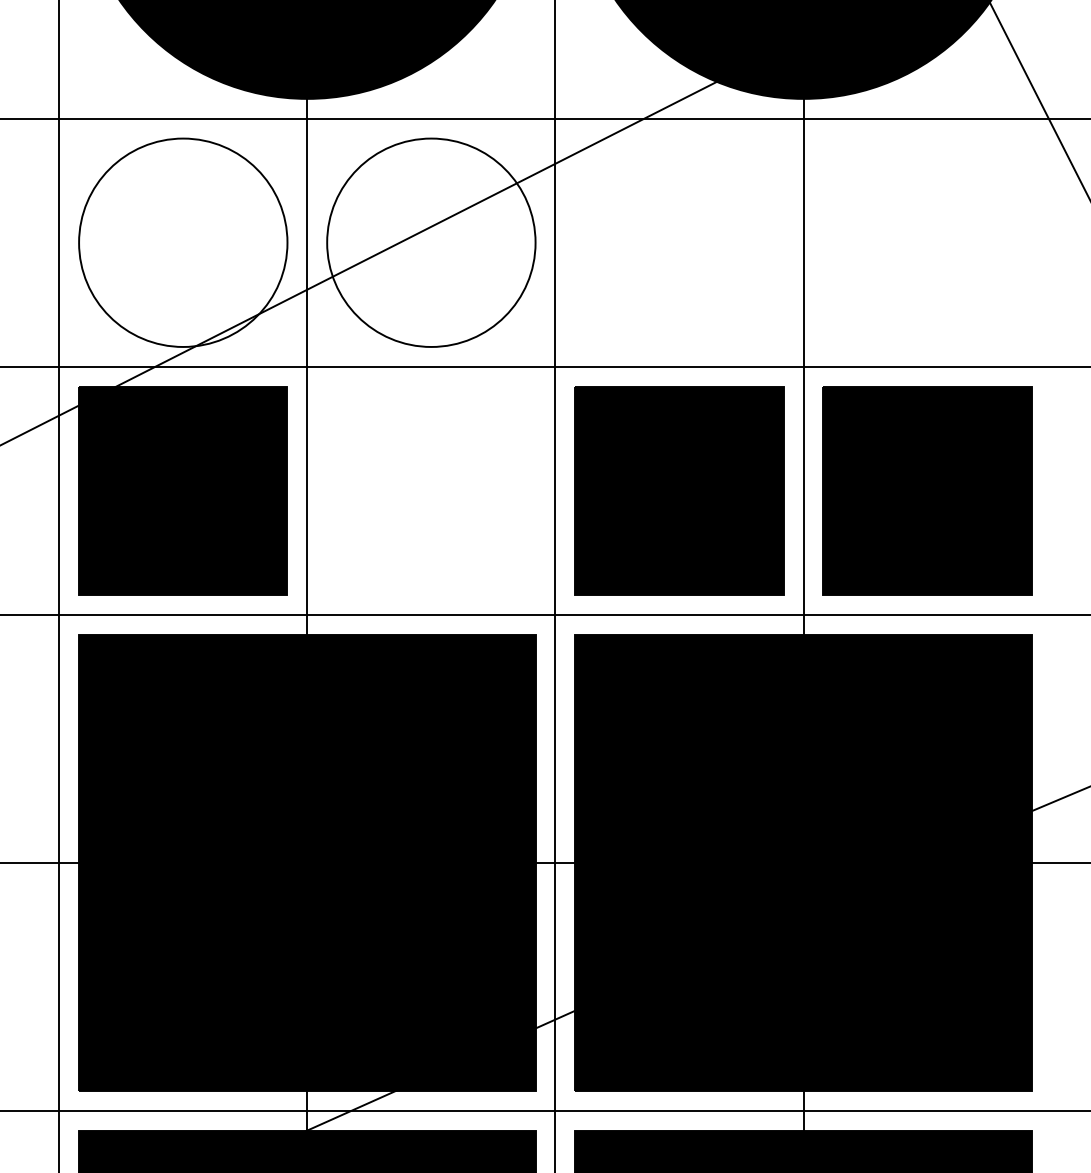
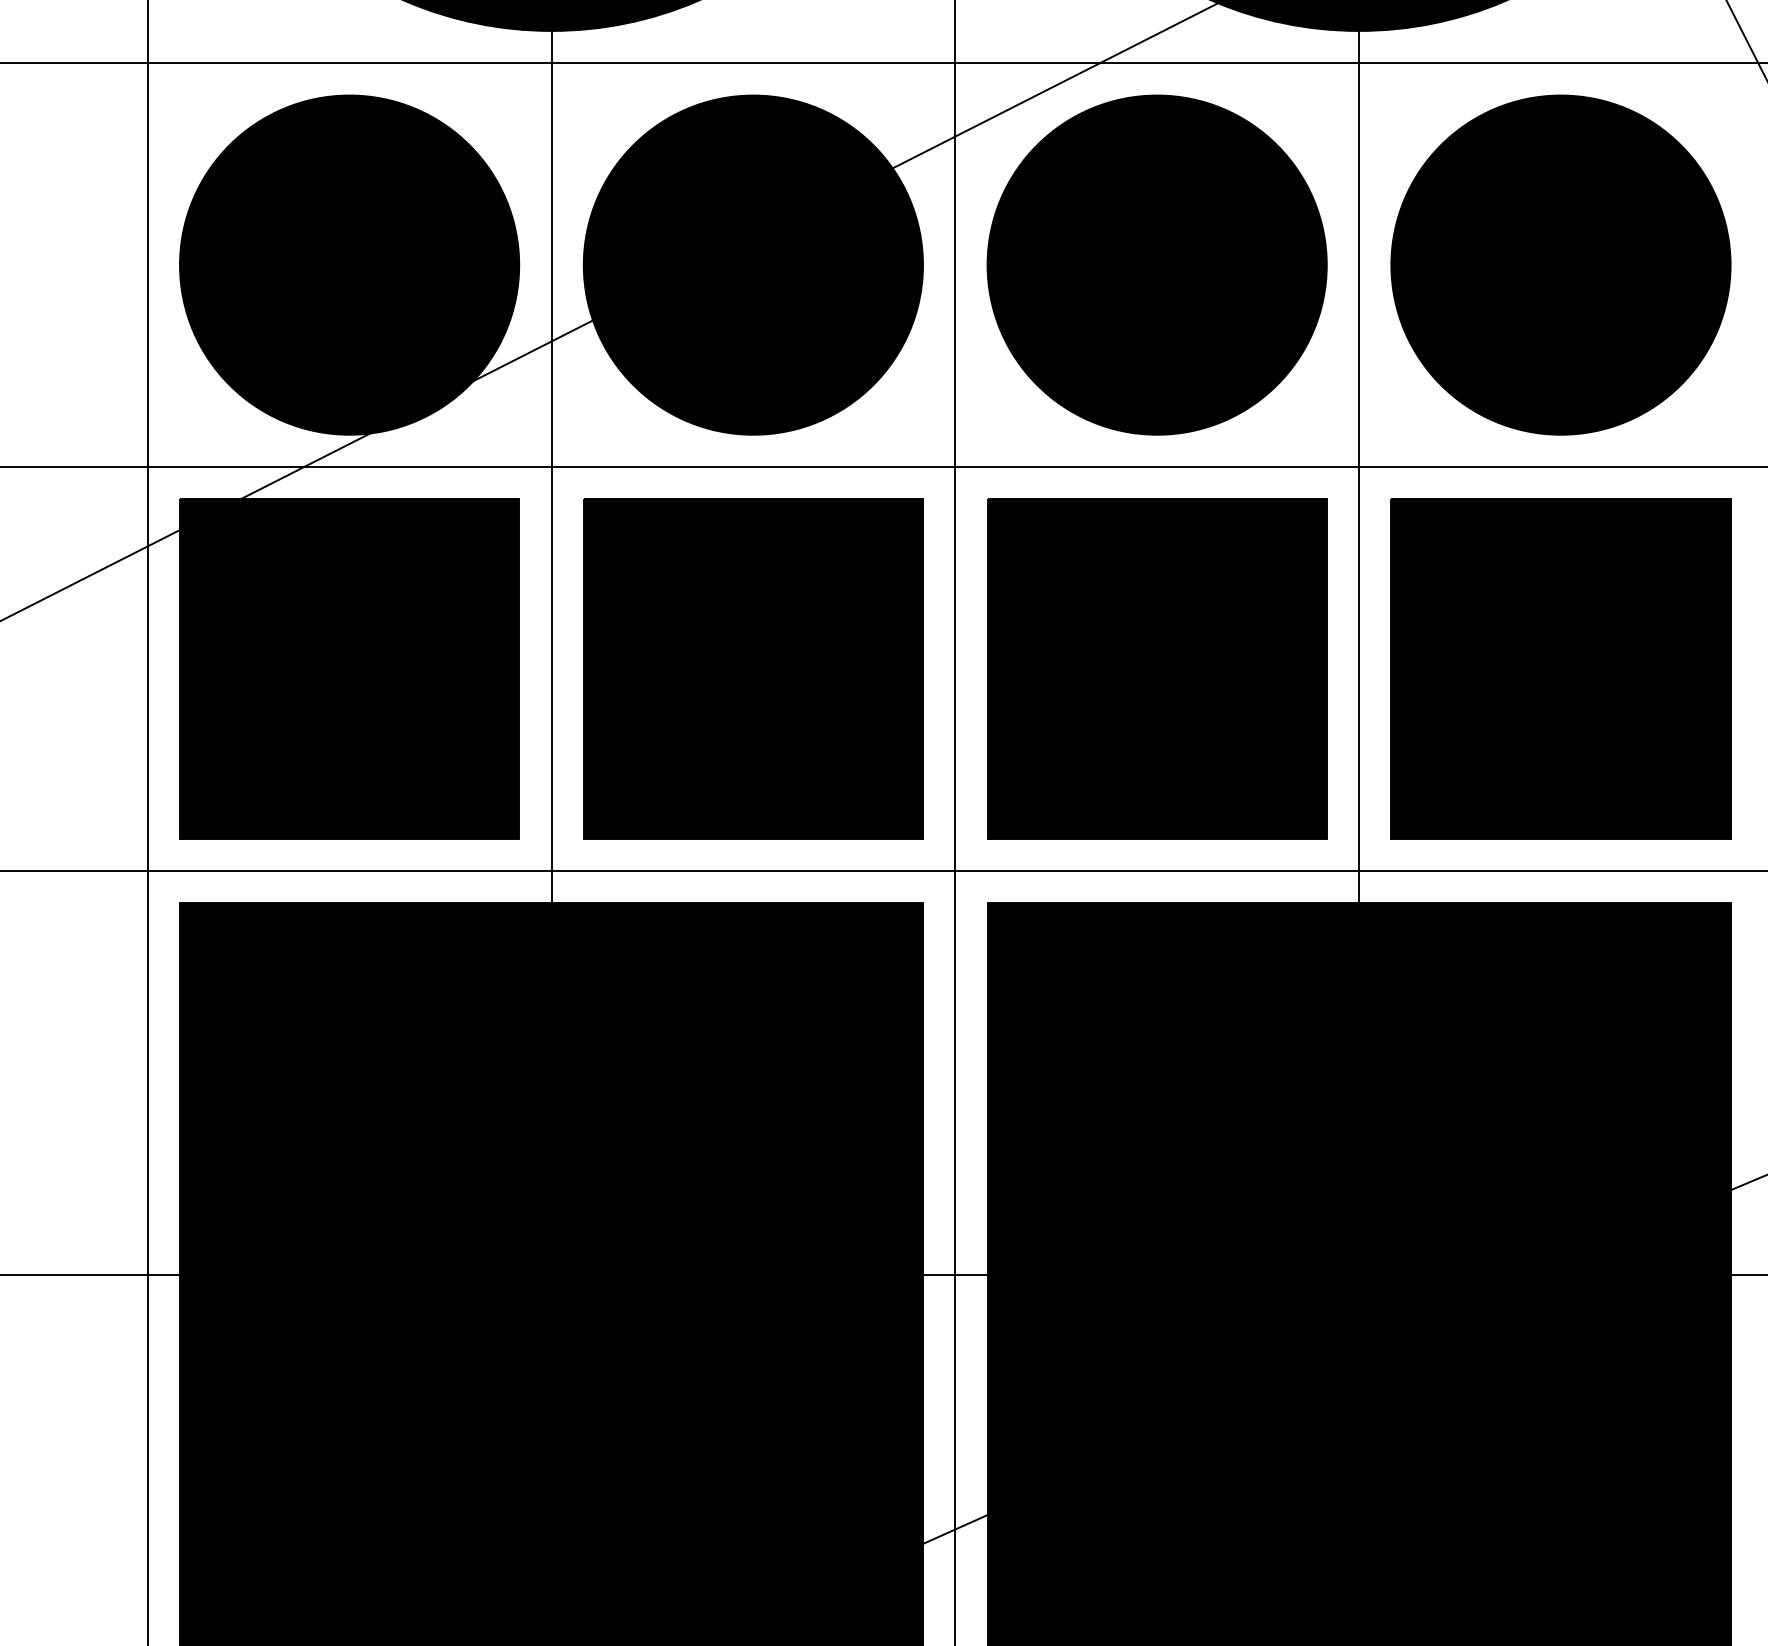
fill: (183, 242) -> (349, 264), added
fill: (431, 242) -> (753, 264), added
part: (679, 242) -> (1157, 264), added
part: (927, 242) -> (1560, 264), added
part: (431, 490) -> (753, 668), added

